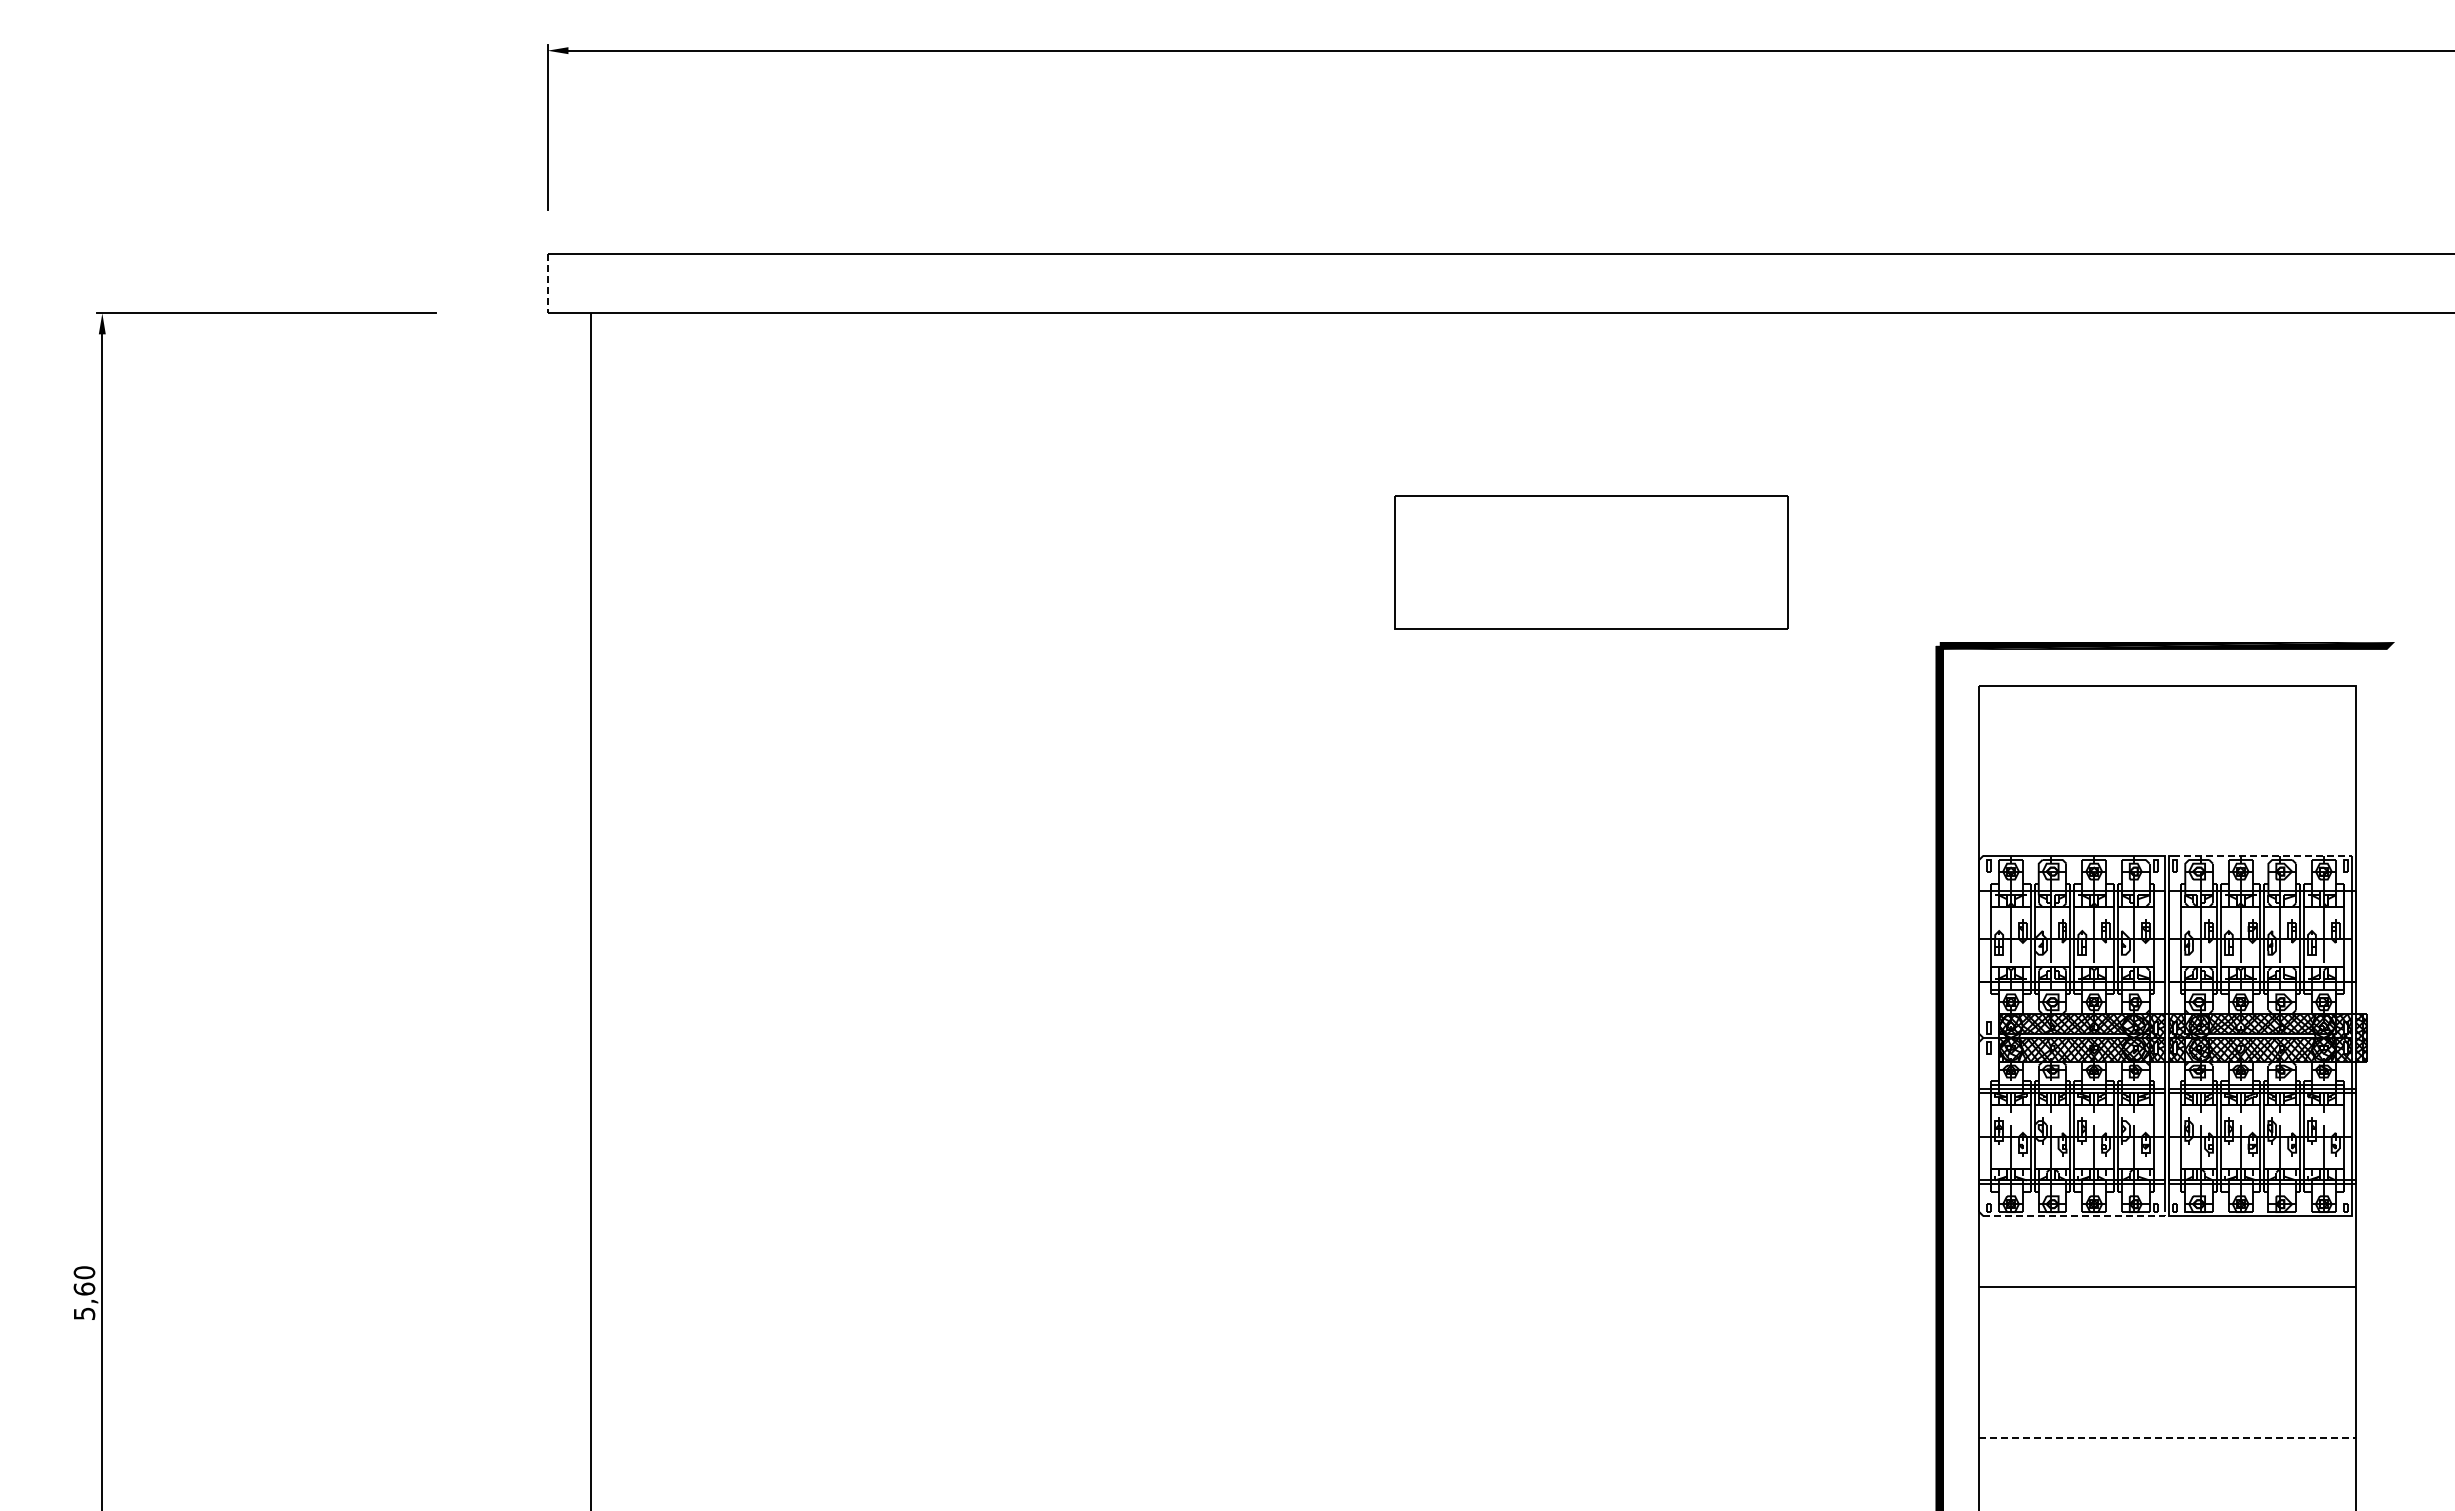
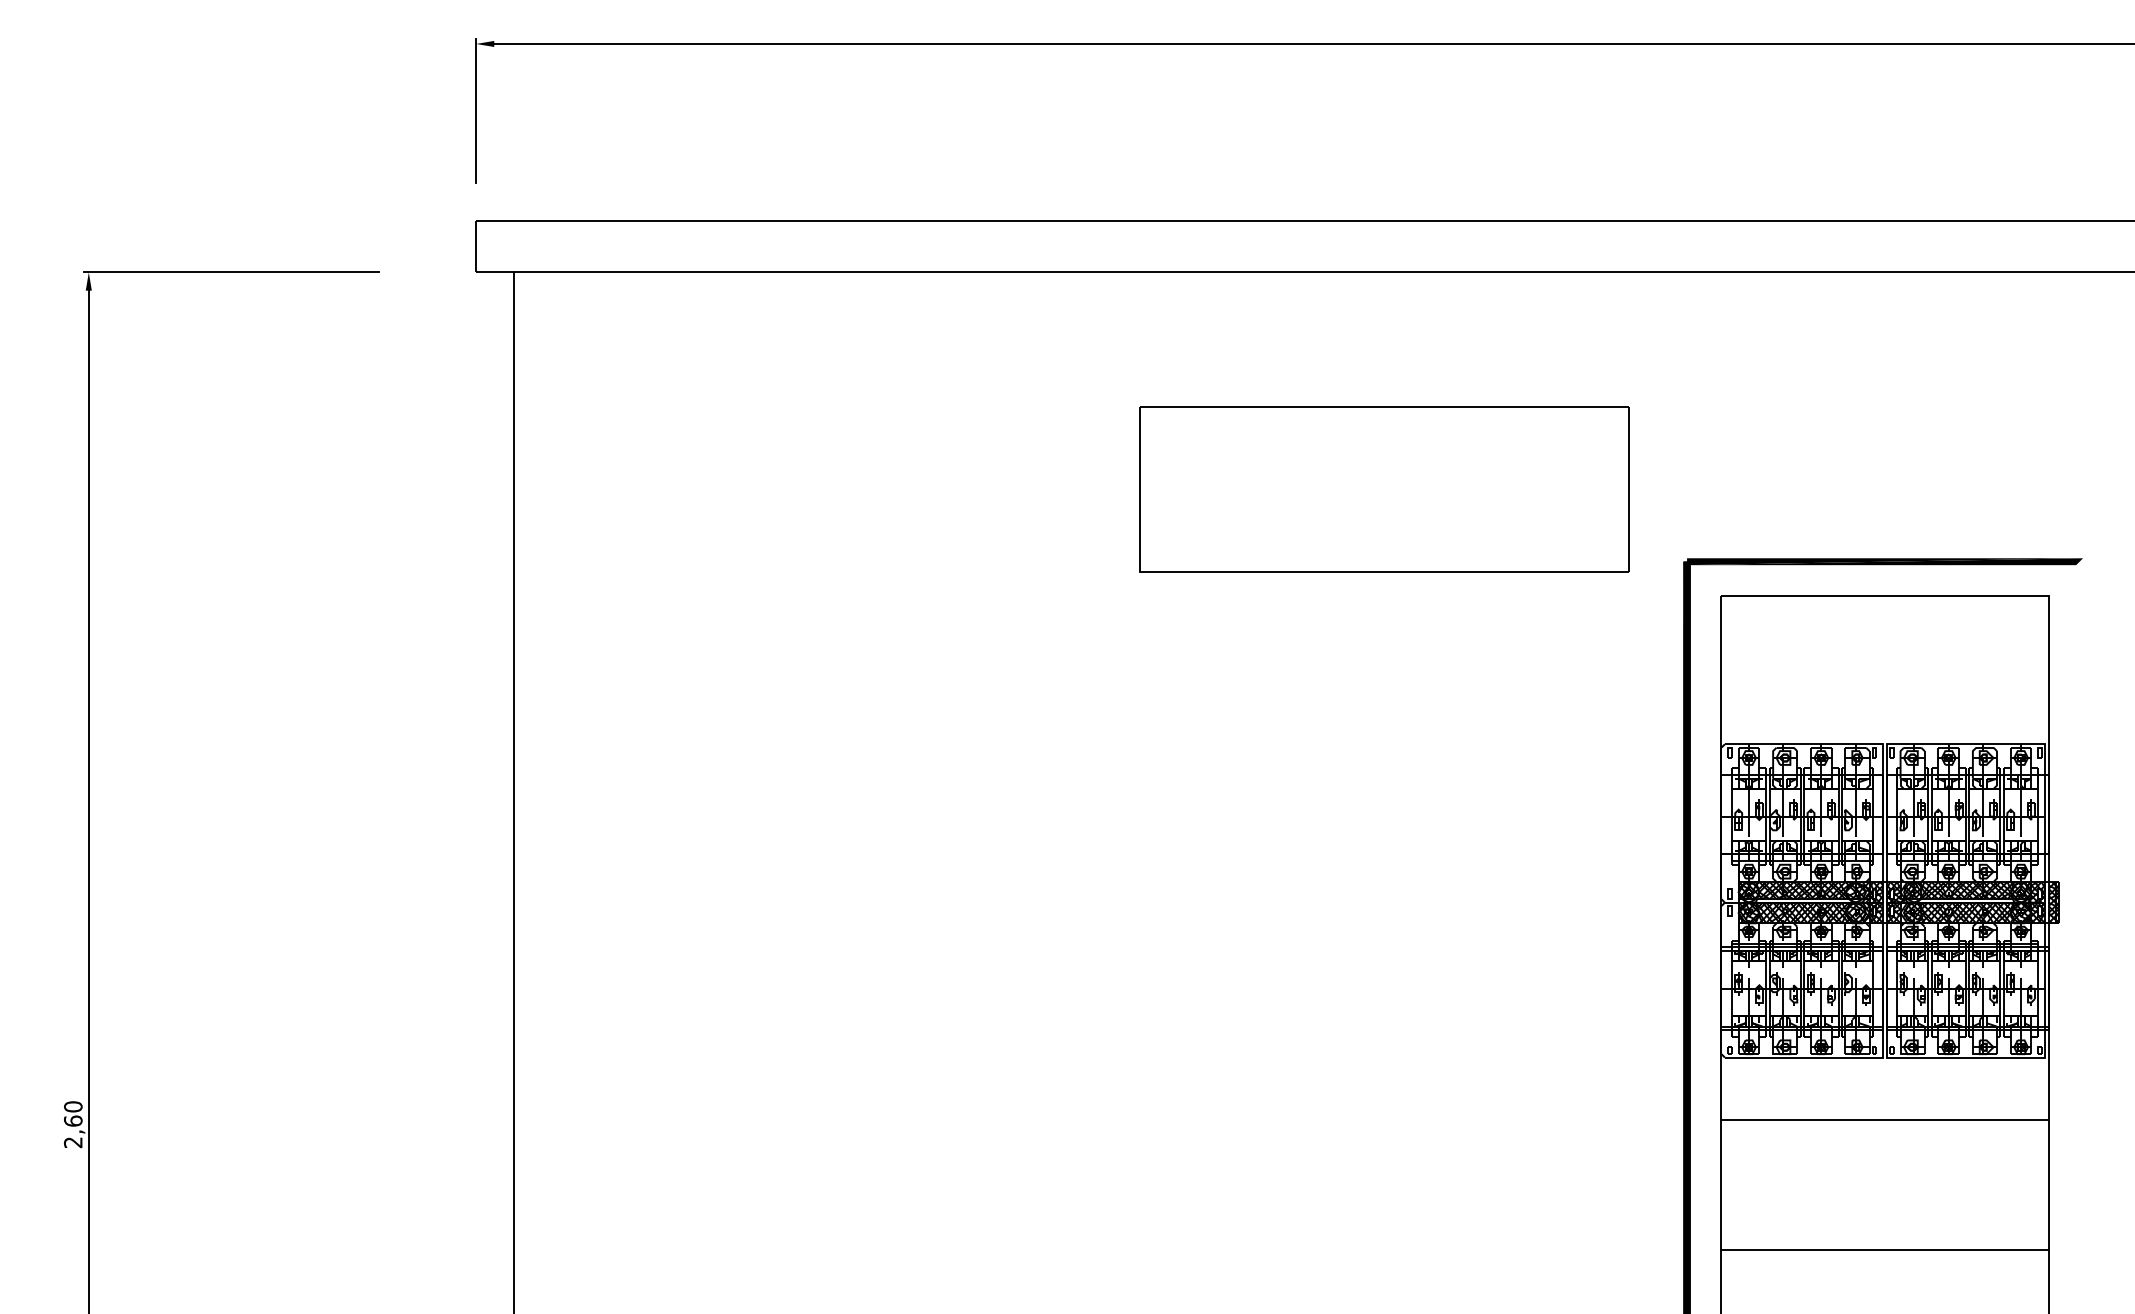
line: (547, 283) -> (476, 246), dashed -> solid
part: (1590, 562) -> (1383, 489), size x1.43
line: (2264, 855) -> (1969, 743), dashed -> solid
line: (2077, 1216) -> (1806, 1057), dashed -> solid
text: (84, 1313) -> (73, 1142), 5,60 -> 2,60
line: (2167, 1437) -> (1885, 1250), dashed -> solid

